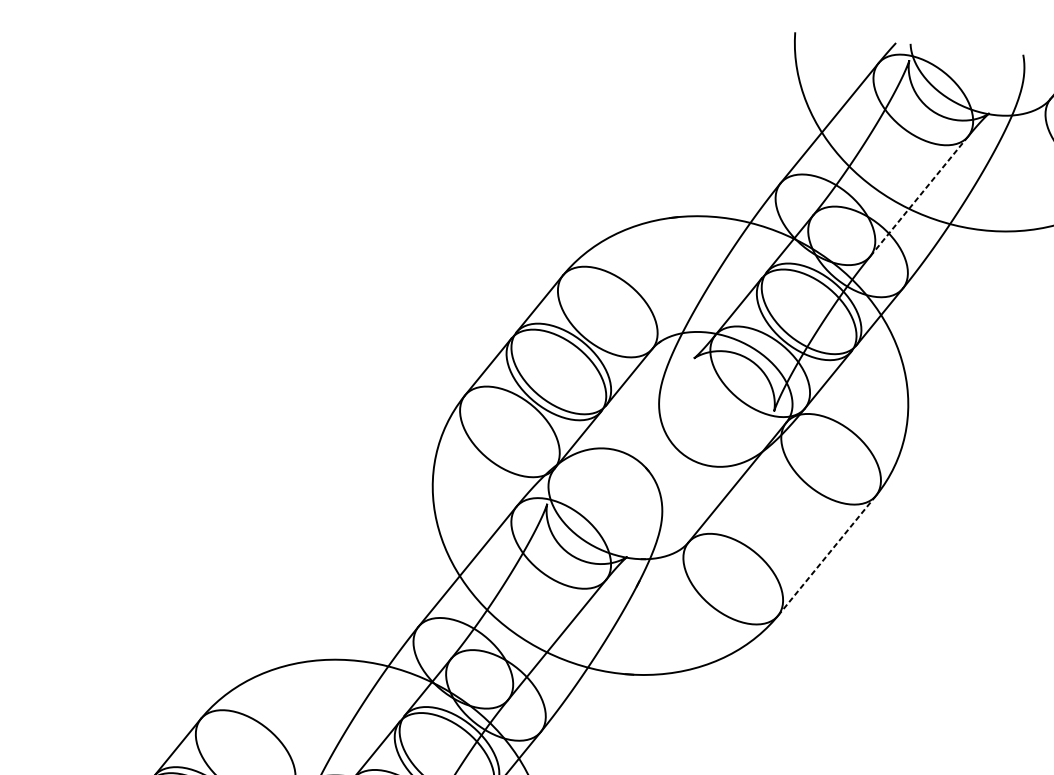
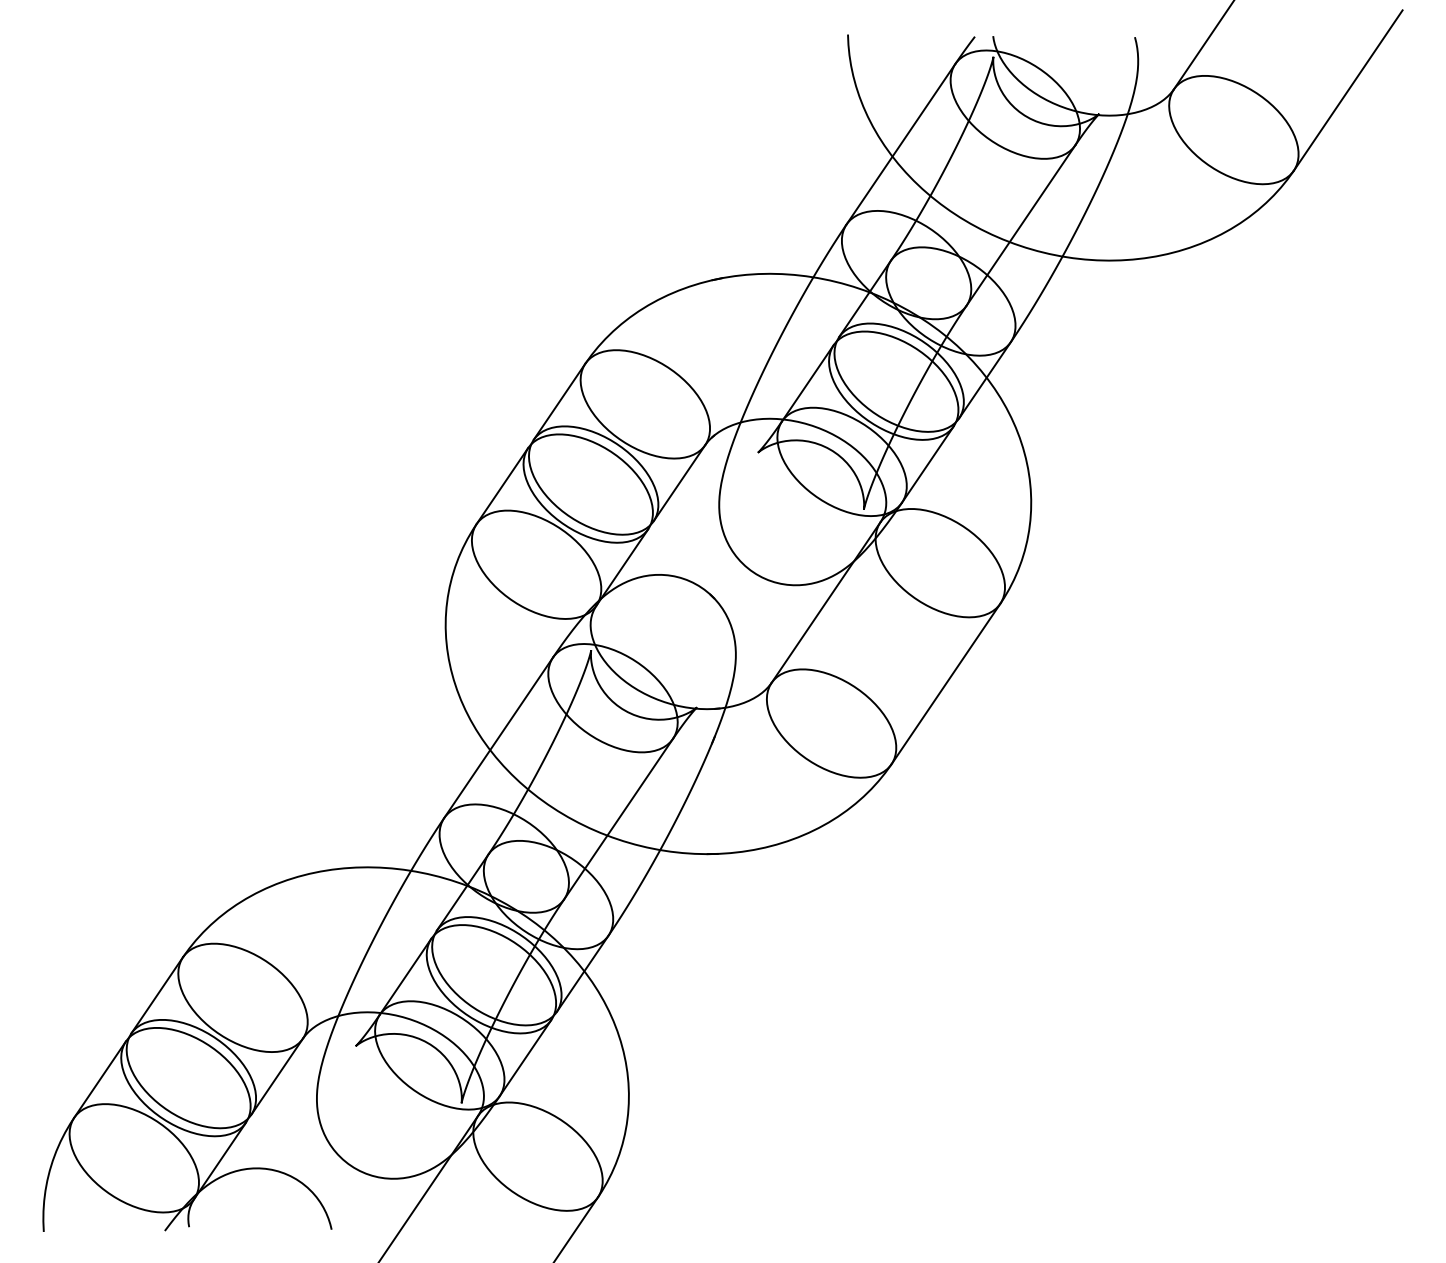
line: (918, 196) -> (1020, 225), dashed -> solid
line: (826, 556) -> (945, 684), dashed -> solid

